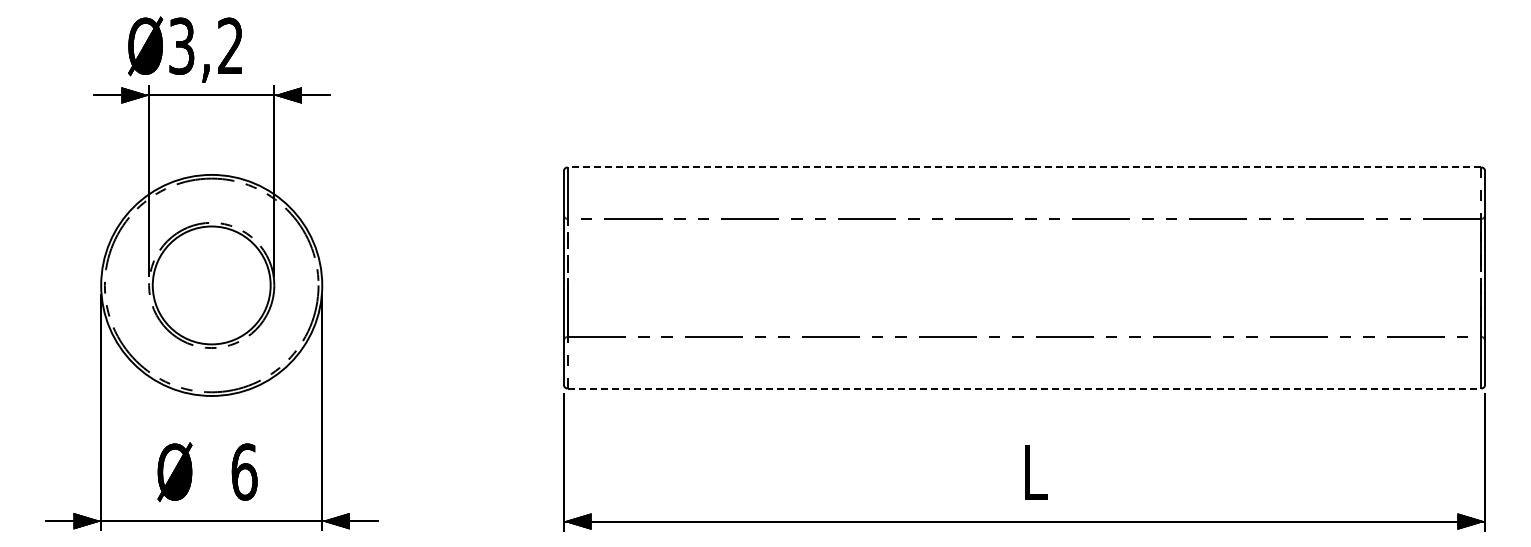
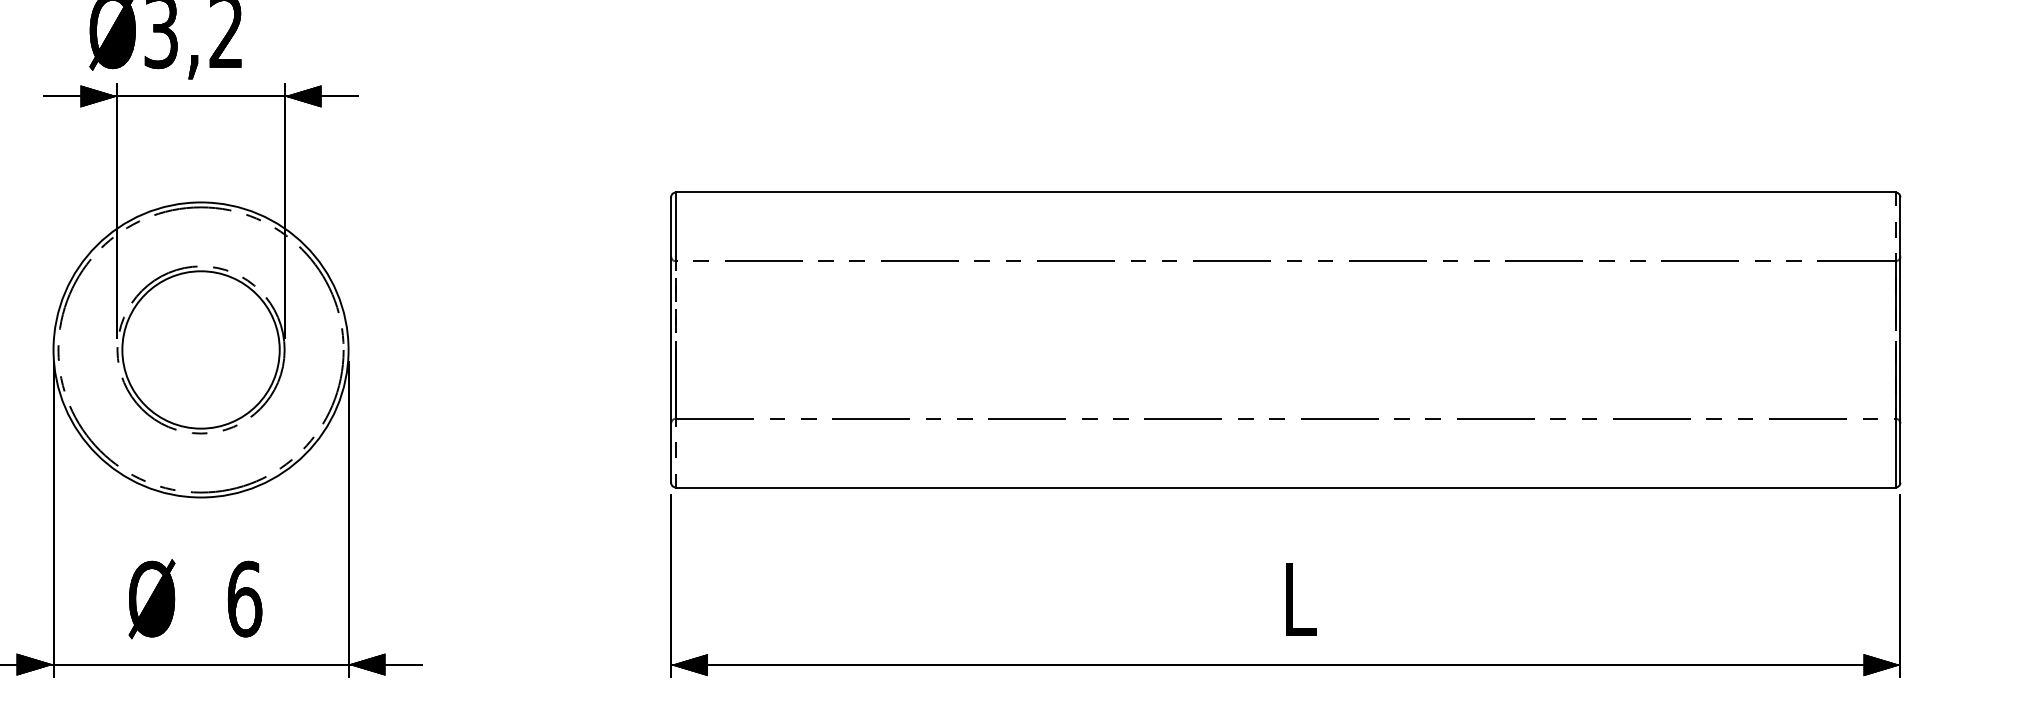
line: (1024, 167) -> (1285, 192), dashed -> solid
line: (1024, 388) -> (1285, 487), dashed -> solid

